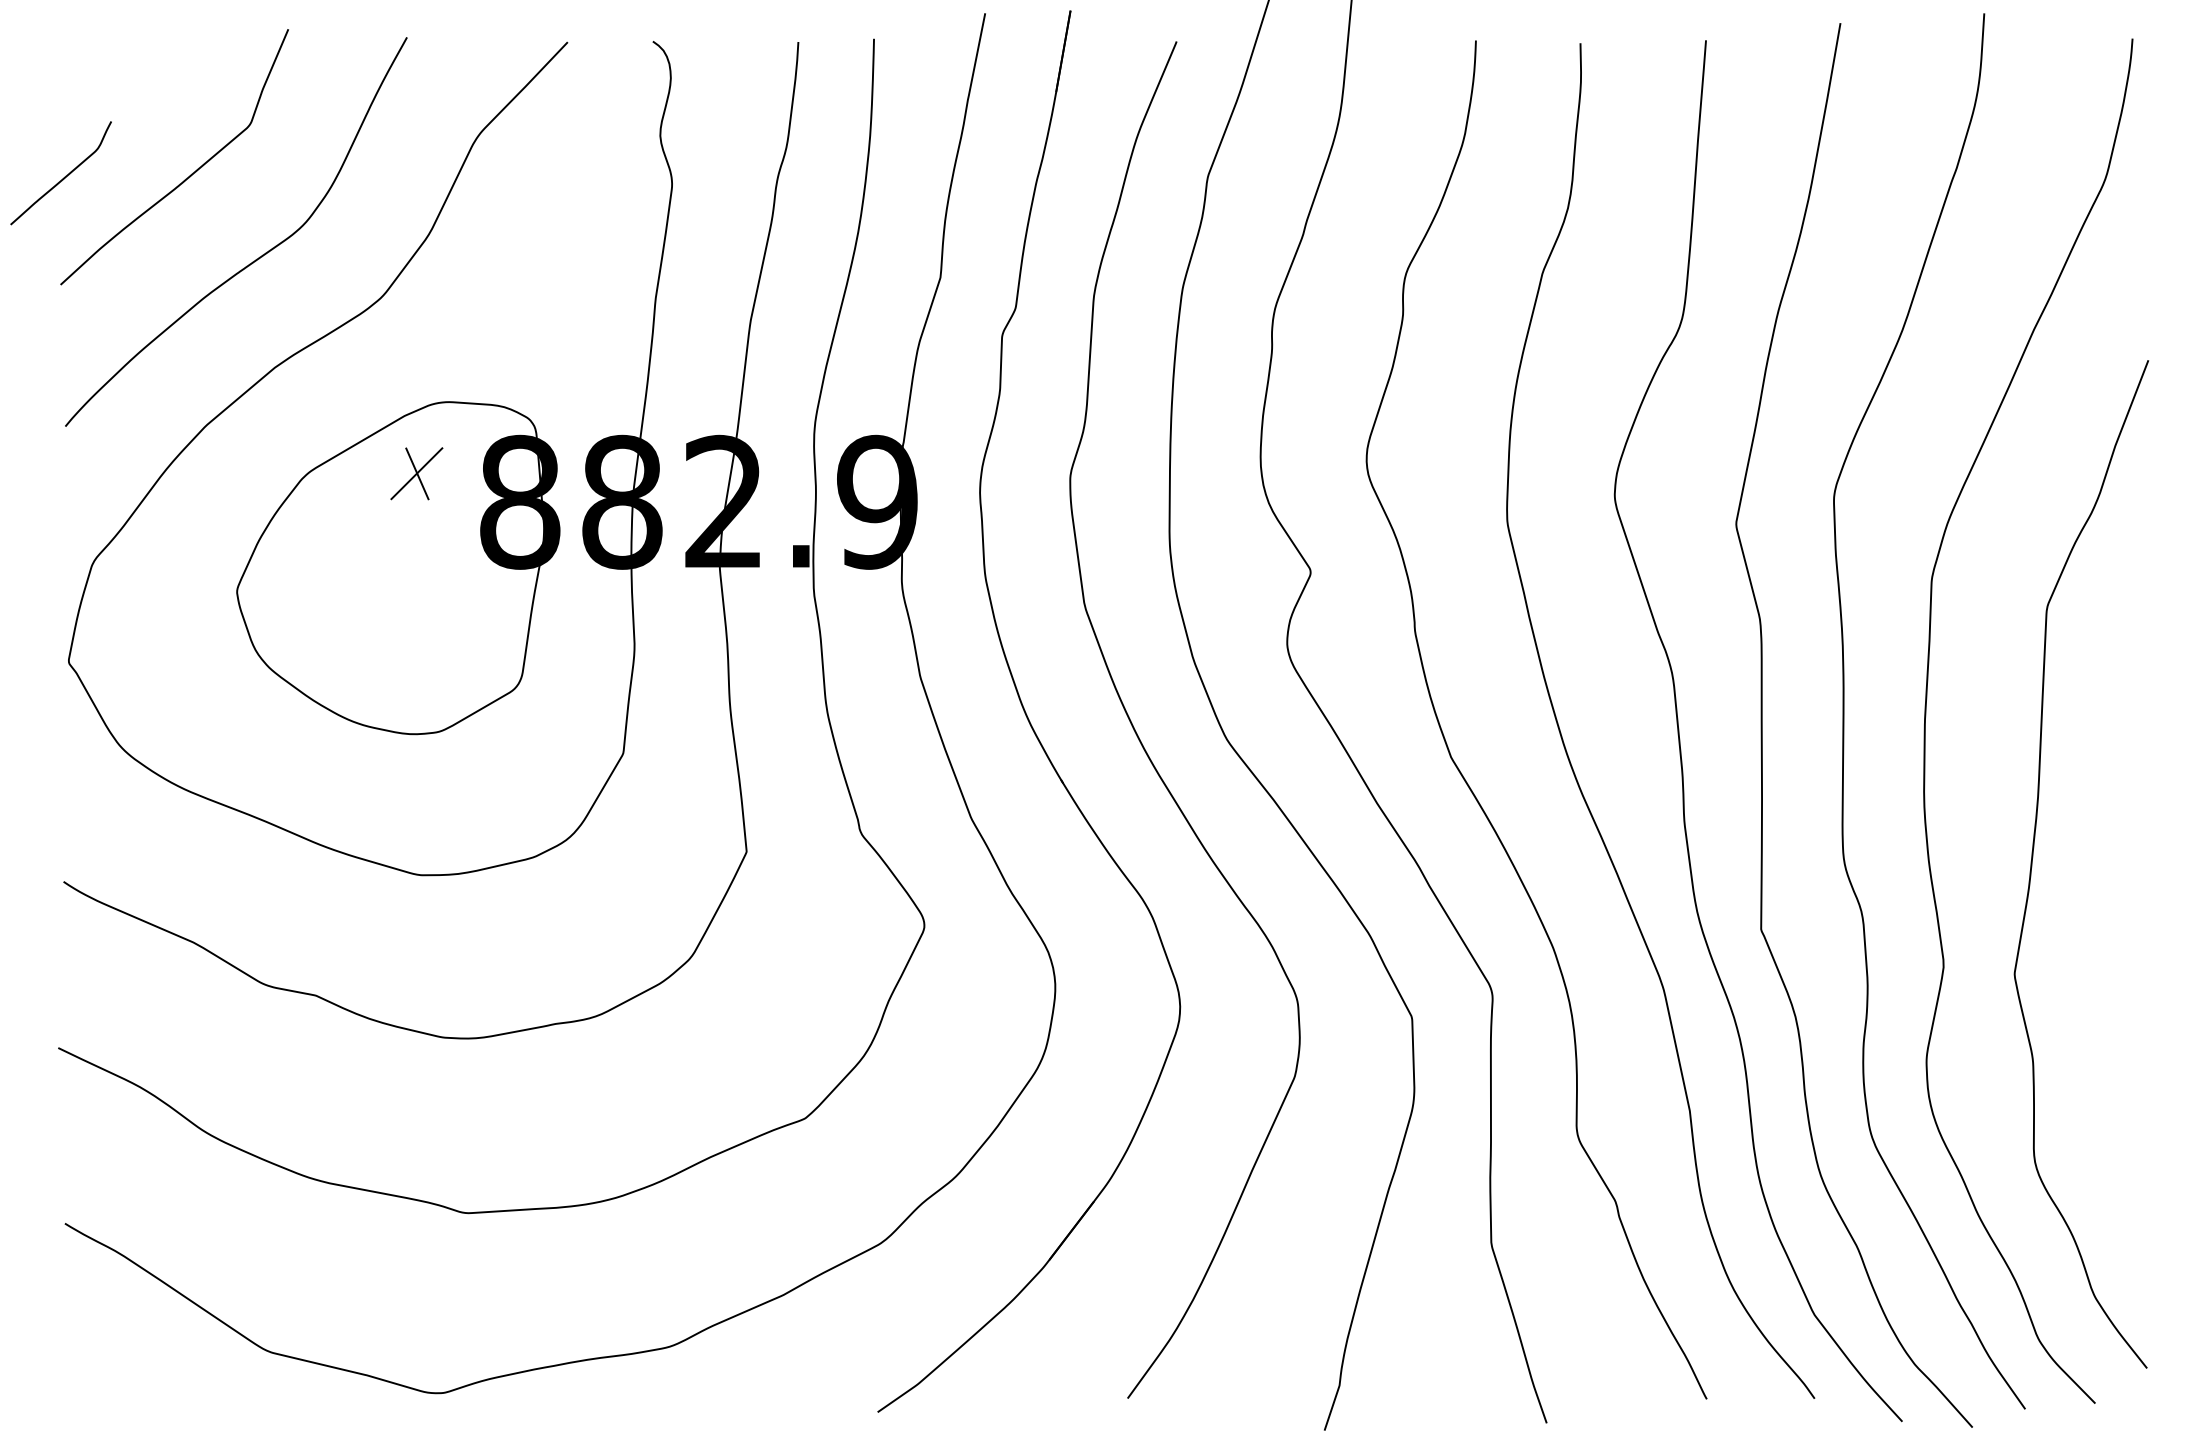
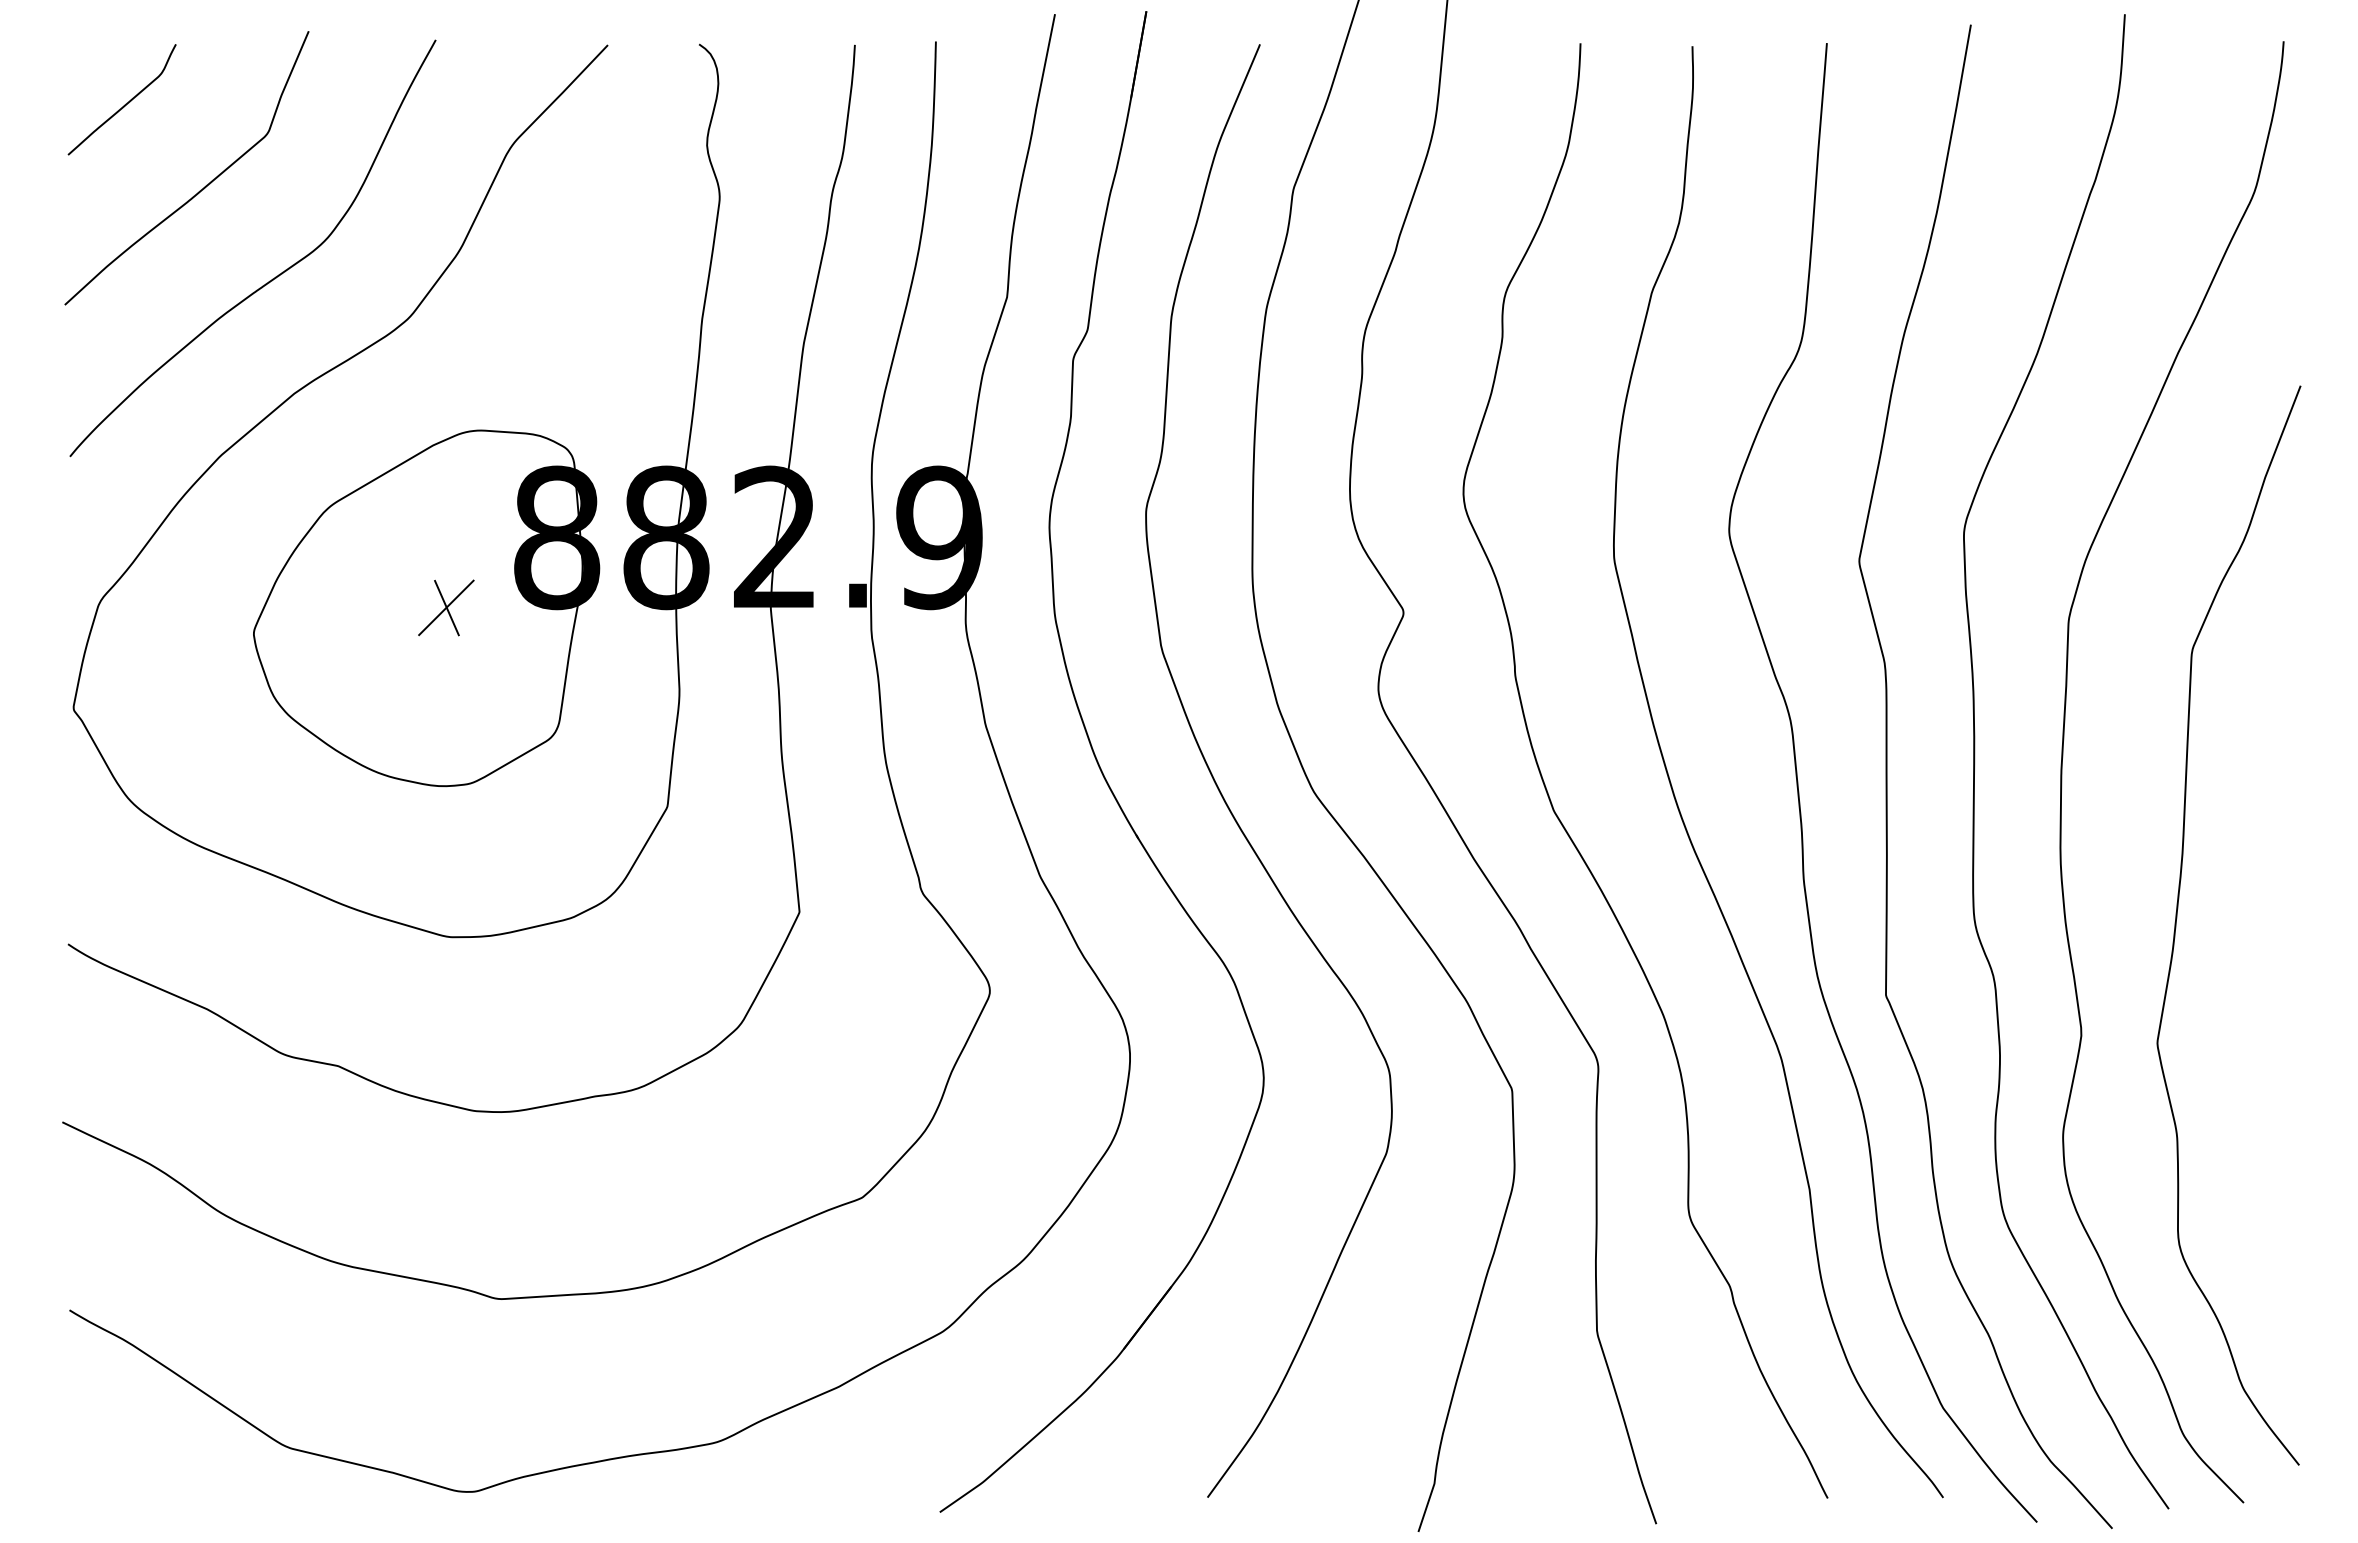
curve: (64, 176) -> (125, 103), moved
part: (416, 473) -> (445, 607), moved

